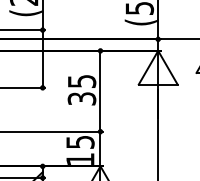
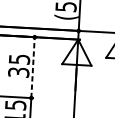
line: (100, 90) -> (33, 67), solid -> dashed

